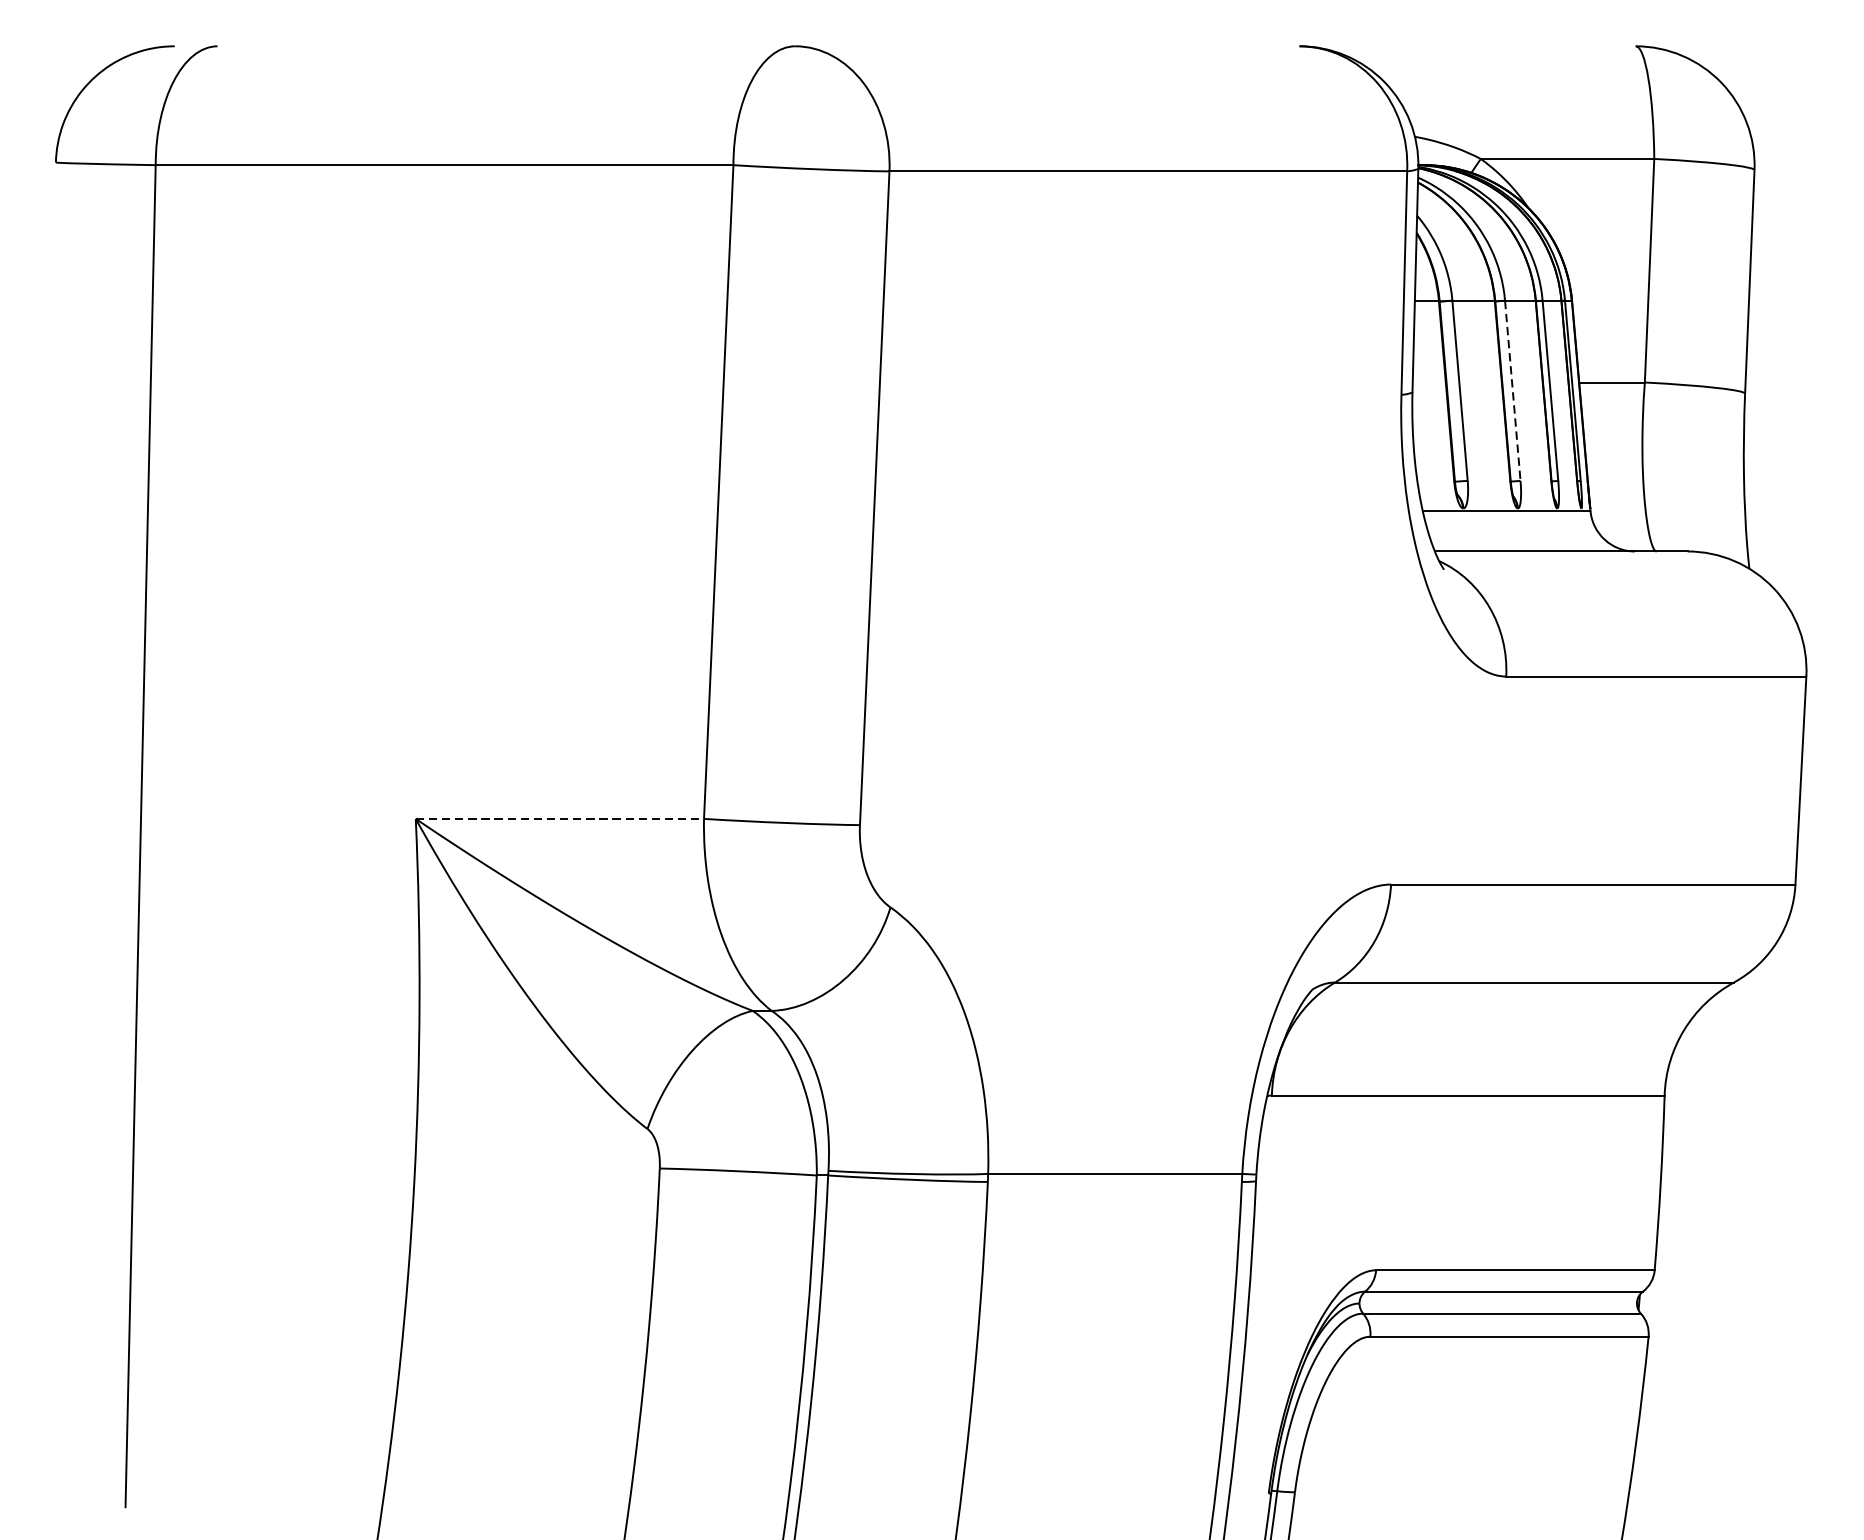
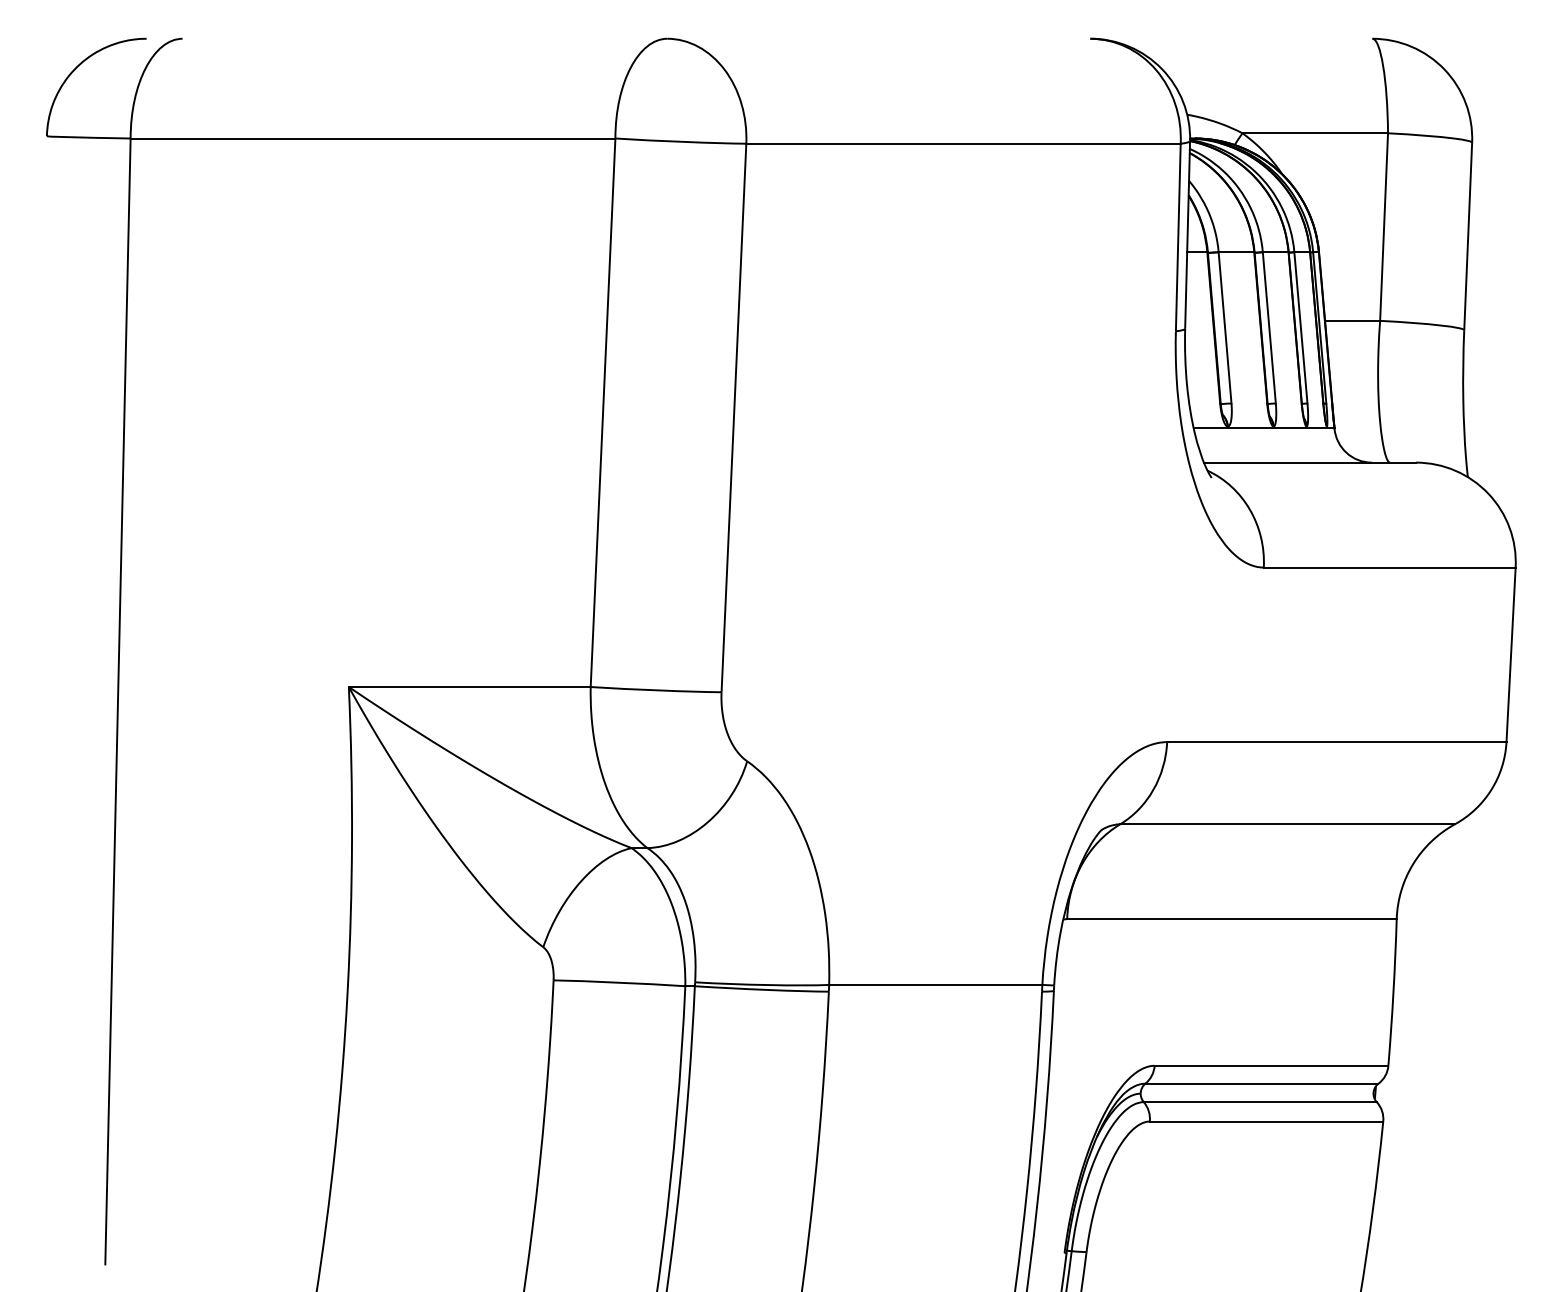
line: (1513, 390) -> (1269, 327), dashed -> solid
line: (559, 819) -> (469, 687), dashed -> solid

